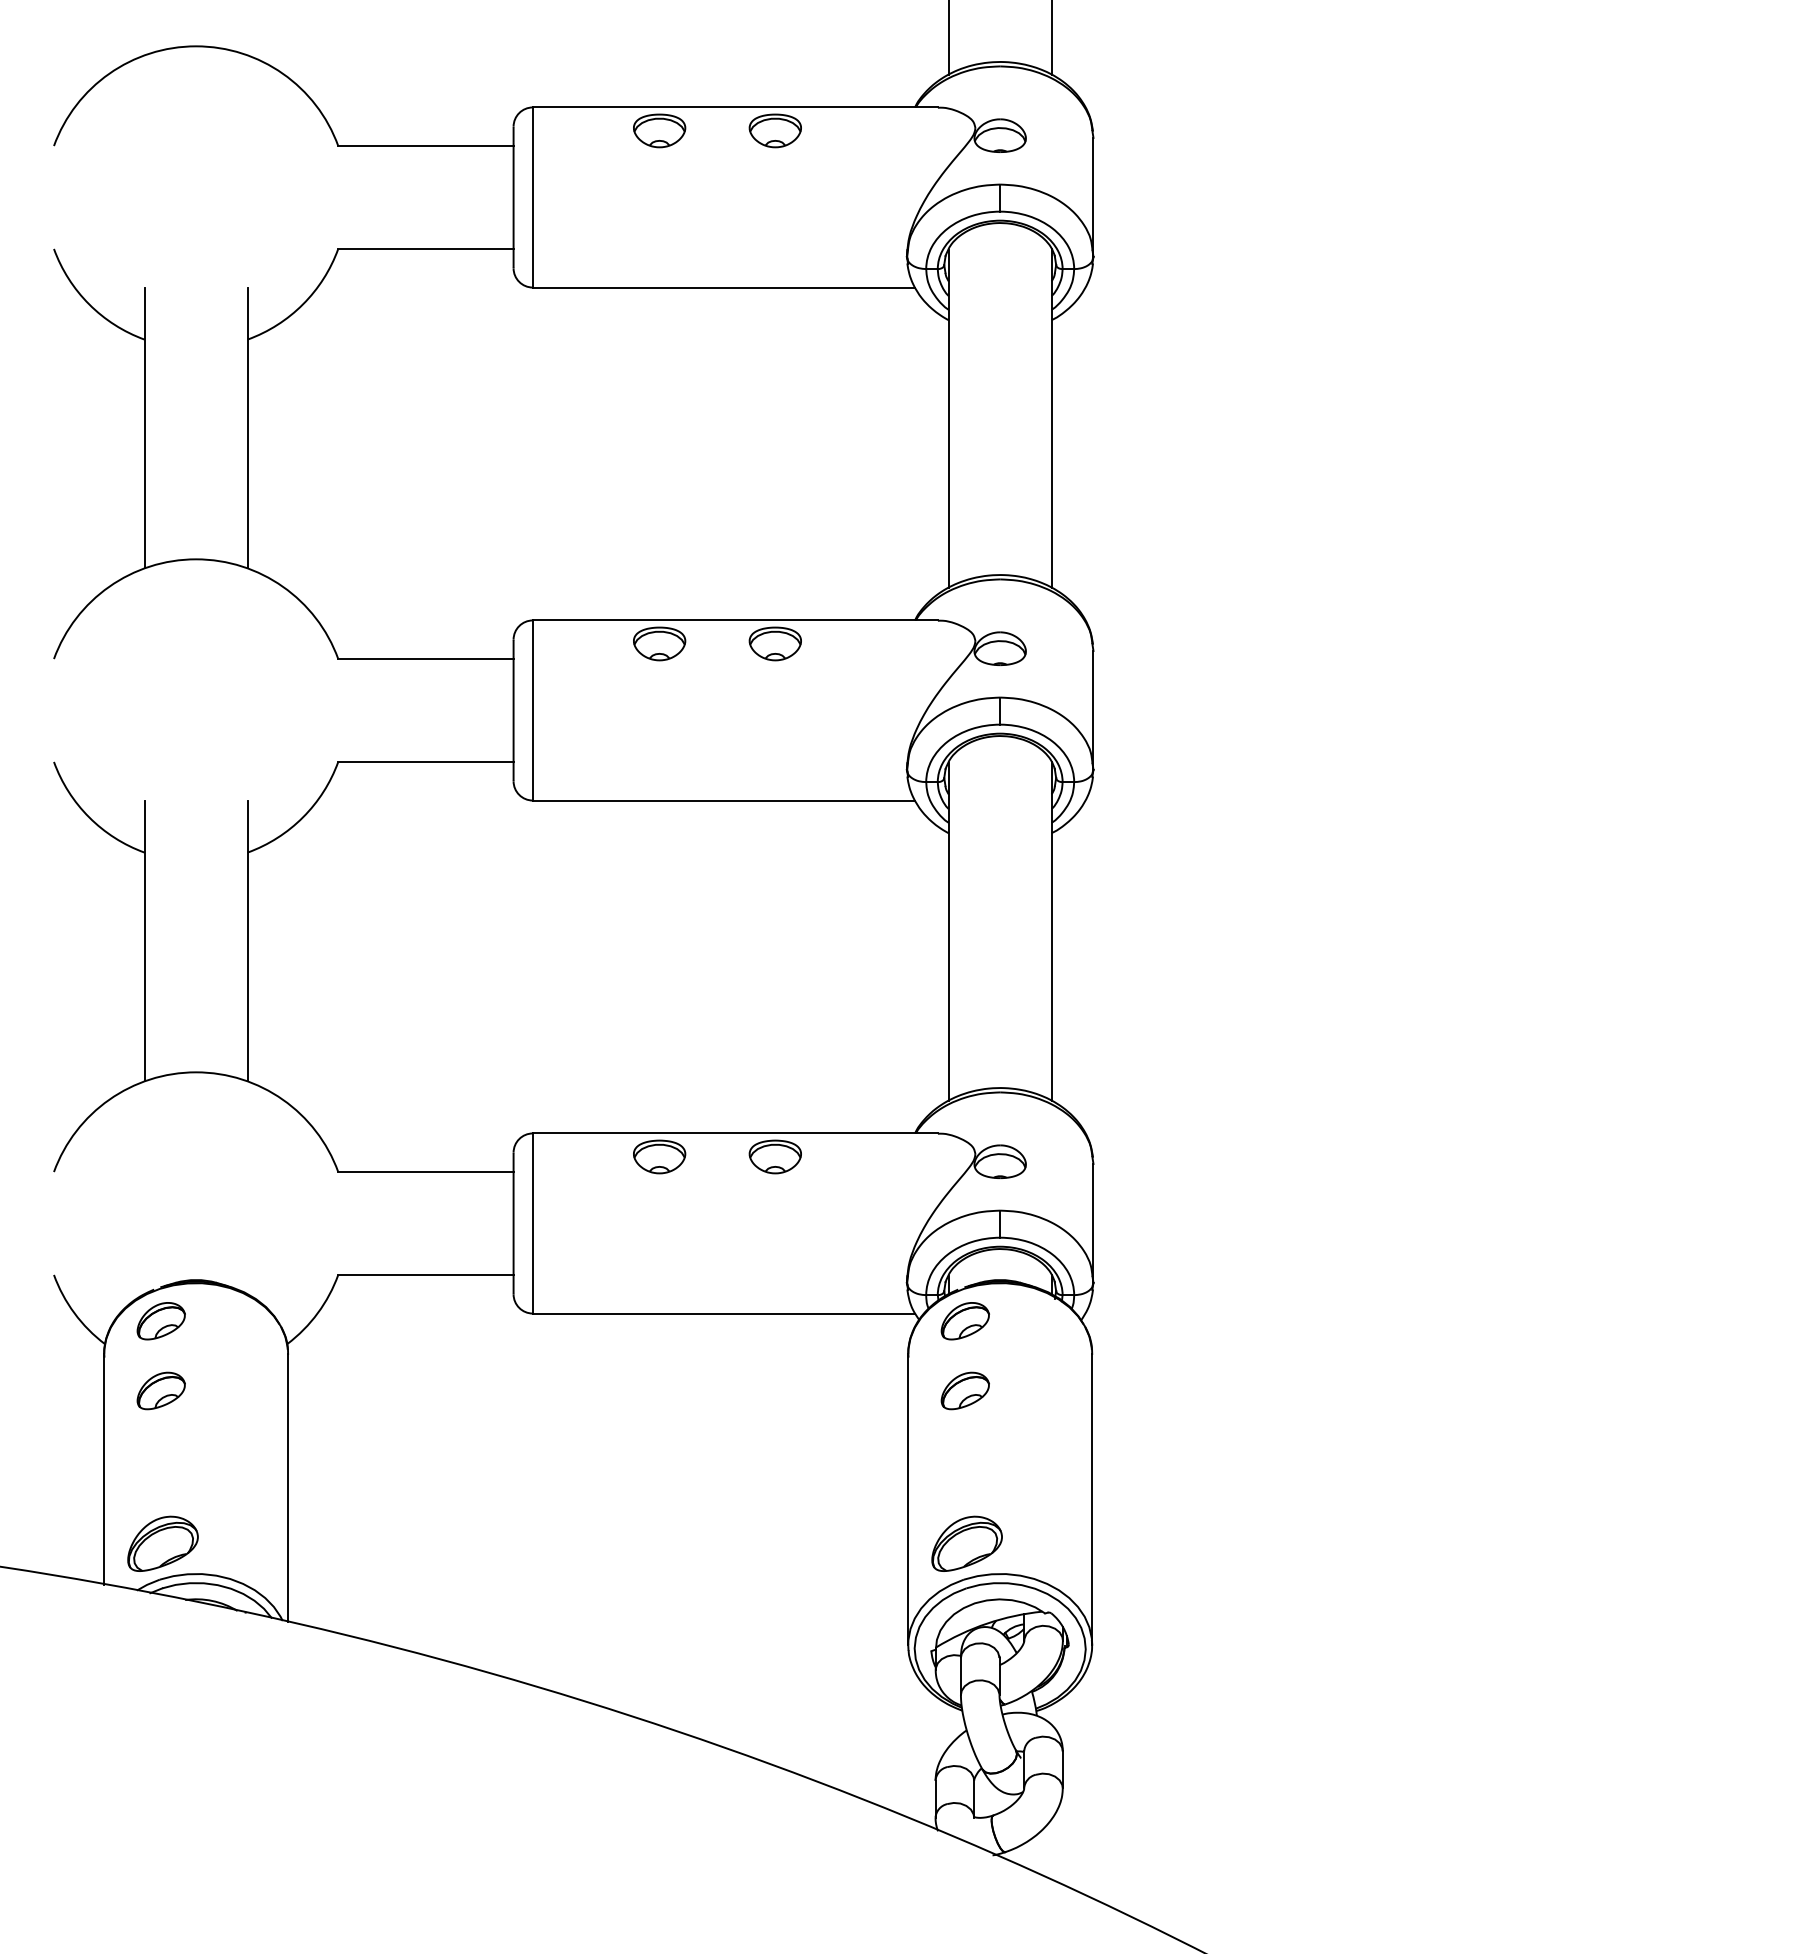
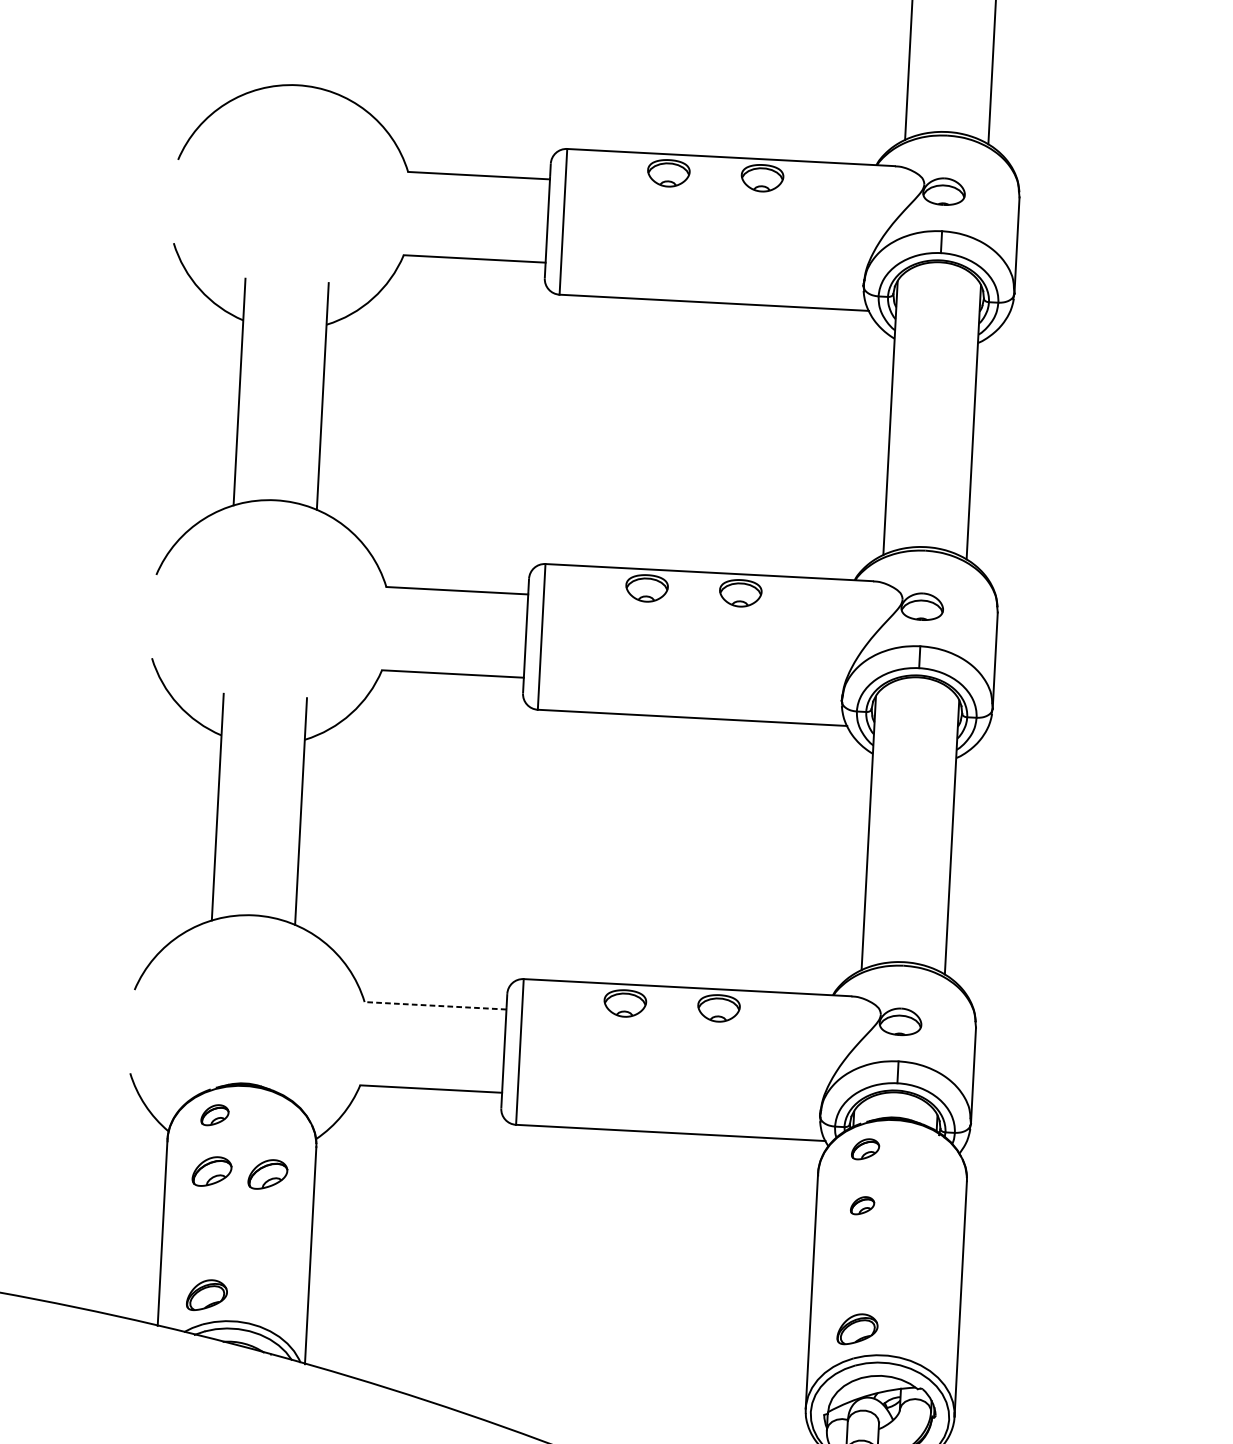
line: (425, 1172) -> (435, 1006), solid -> dashed
part: (160, 1321) -> (214, 1115), size x0.7
part: (964, 1321) -> (864, 1149), size x0.7
part: (229, 1390) -> (267, 1174), added
part: (964, 1390) -> (862, 1205), size x0.6
part: (162, 1543) -> (206, 1295), size x0.7
part: (966, 1543) -> (857, 1329), size x0.7

